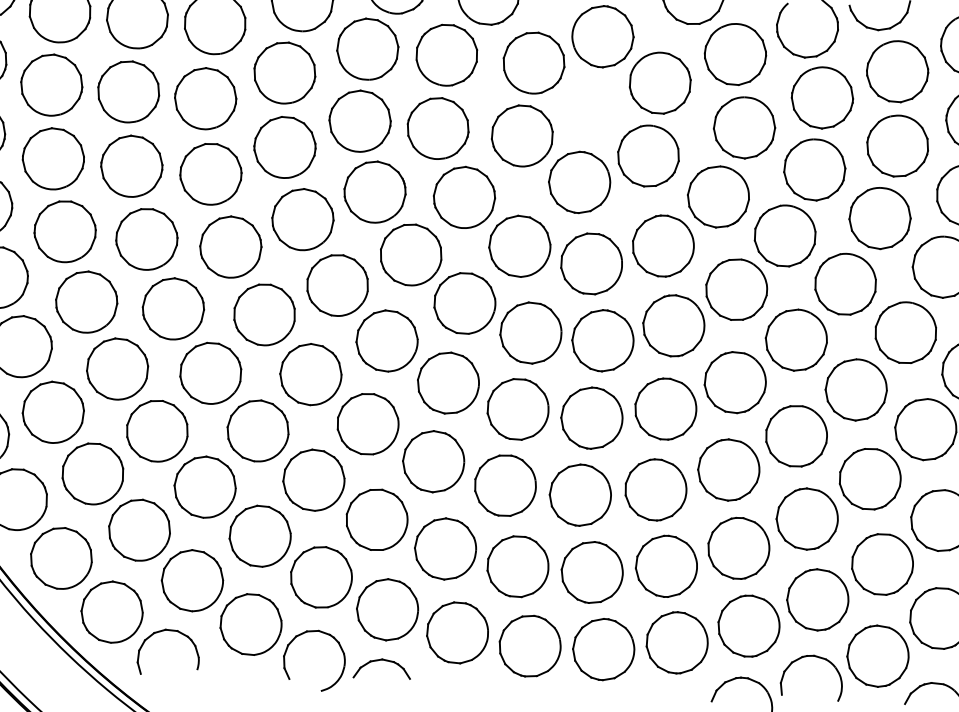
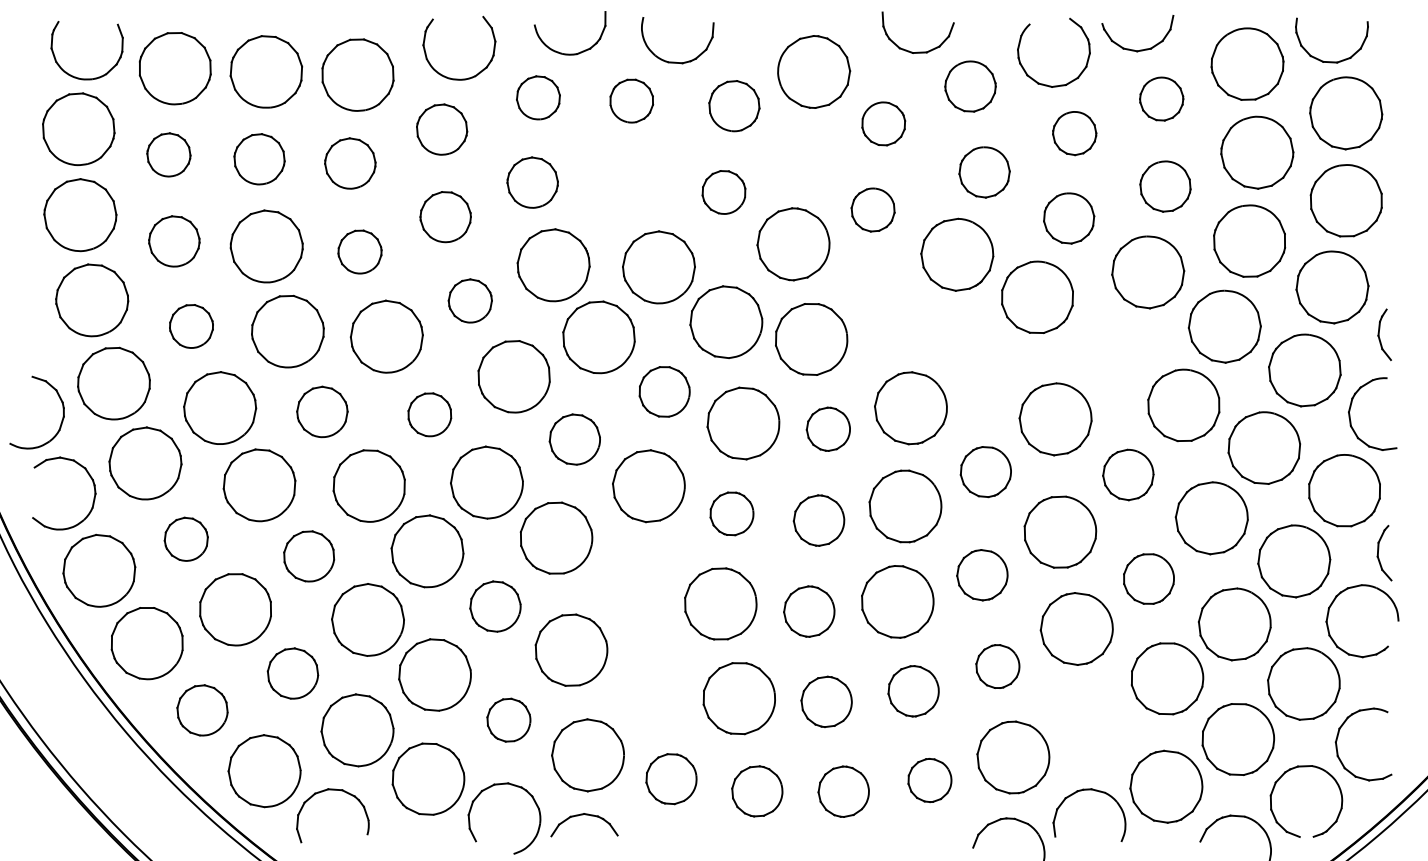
part: (367, 48) -> (538, 97), size x0.6
part: (446, 54) -> (631, 100), size x0.6
part: (735, 54) -> (970, 86), size x0.7
part: (534, 62) -> (734, 105), size x0.7
part: (897, 71) -> (1161, 98), size x0.6
part: (284, 72) -> (441, 129), size x0.7
part: (660, 82) -> (883, 123), size x0.6
part: (51, 84) -> (168, 154), size x0.6
part: (128, 92) -> (259, 159), size x0.7
part: (822, 97) -> (1074, 133), size x0.6
part: (205, 98) -> (350, 163), size x0.7
part: (359, 121) -> (532, 182), size x0.7
part: (744, 127) -> (984, 172), size x0.7
part: (437, 128) -> (624, 187), removed
part: (521, 136) -> (723, 192), size x0.6
part: (284, 146) -> (445, 216), size x0.7
part: (897, 146) -> (1165, 186), size x0.7
part: (647, 155) -> (872, 209), size x0.6
part: (53, 158) -> (174, 241), size x0.7
part: (814, 169) -> (1068, 218), size x0.7
part: (210, 173) -> (359, 251), size x0.6
part: (303, 219) -> (470, 300), size x0.6
part: (65, 231) -> (191, 326), size x0.6
part: (663, 245) -> (894, 314), removed
part: (845, 283) -> (1110, 350), removed
part: (736, 289) -> (982, 362), removed
part: (464, 303) -> (664, 391), size x0.7
part: (173, 308) -> (322, 411), size x0.7
part: (264, 314) -> (429, 414), size x0.6
part: (386, 340) -> (574, 439), size x0.7
part: (603, 341) -> (828, 429), size x0.6
part: (735, 382) -> (985, 471), size x0.7
part: (856, 389) -> (1128, 474), size x0.7
part: (517, 409) -> (731, 513), size x0.6
part: (53, 412) -> (186, 539), size x0.6
part: (591, 418) -> (818, 520), size x0.7
part: (156, 431) -> (308, 556), size x0.7
part: (433, 461) -> (635, 579), removed
part: (728, 470) -> (982, 575), size x0.7
part: (869, 478) -> (1148, 578), size x0.7
part: (313, 480) -> (495, 606), size x0.7
part: (580, 495) -> (809, 611), size x0.7
part: (139, 530) -> (292, 673), size x0.7
part: (738, 548) -> (997, 666), size x0.6
part: (445, 549) -> (653, 681), removed
part: (61, 558) -> (202, 710), size x0.7
part: (666, 566) -> (913, 691), size x0.7
part: (592, 572) -> (826, 701), size x0.7
part: (321, 576) -> (508, 719), size x0.6
part: (817, 599) -> (1092, 723), removed
part: (457, 632) -> (671, 778), size x0.7
part: (676, 642) -> (929, 780), size x0.6
part: (530, 646) -> (757, 791), size x0.7
part: (603, 649) -> (843, 791), size x0.7

